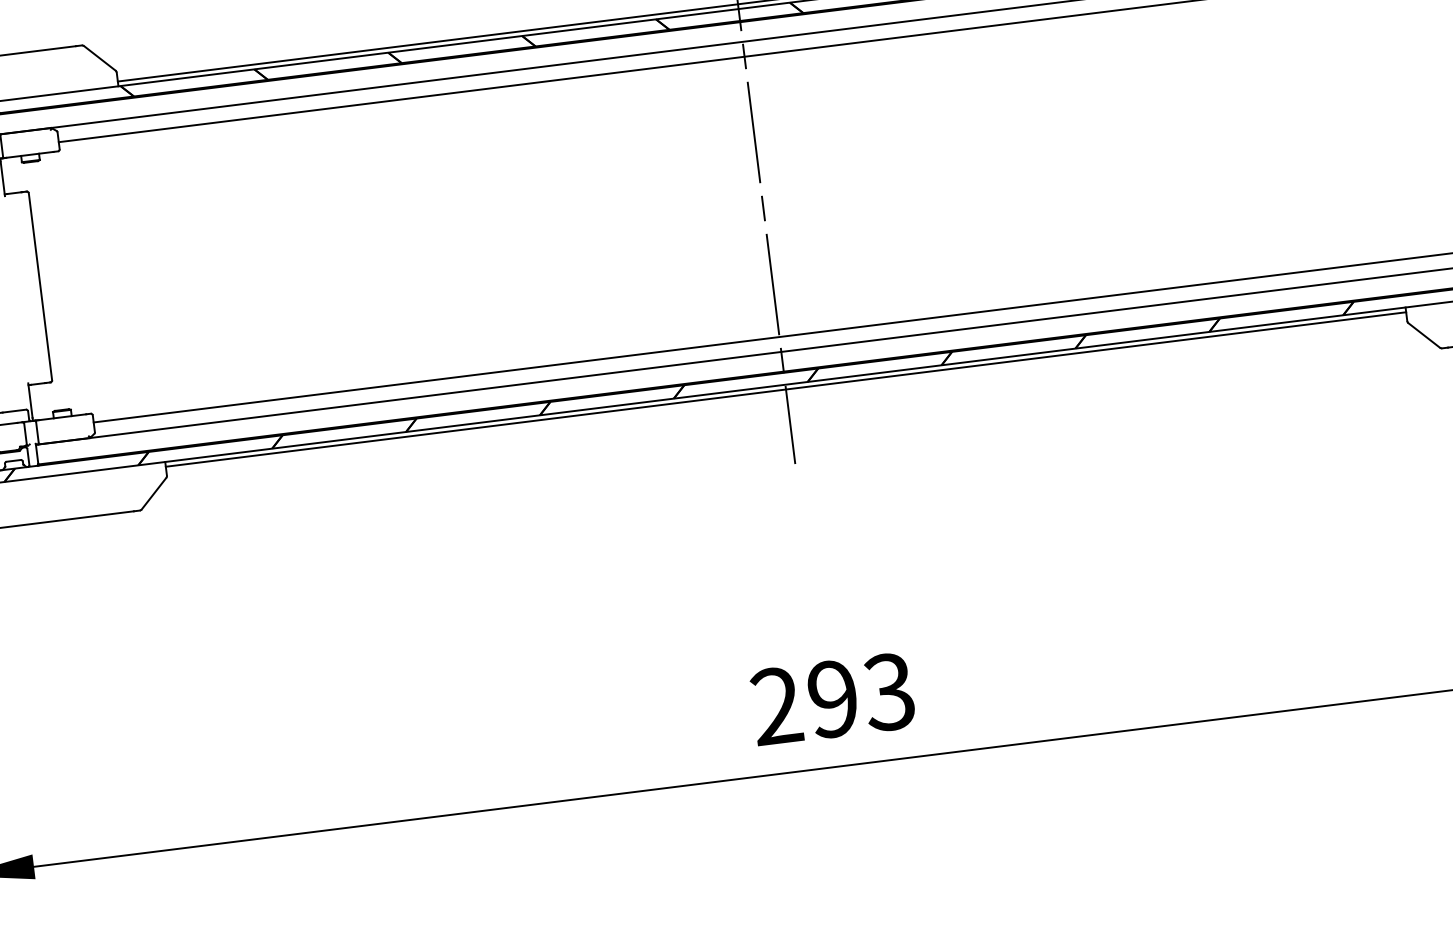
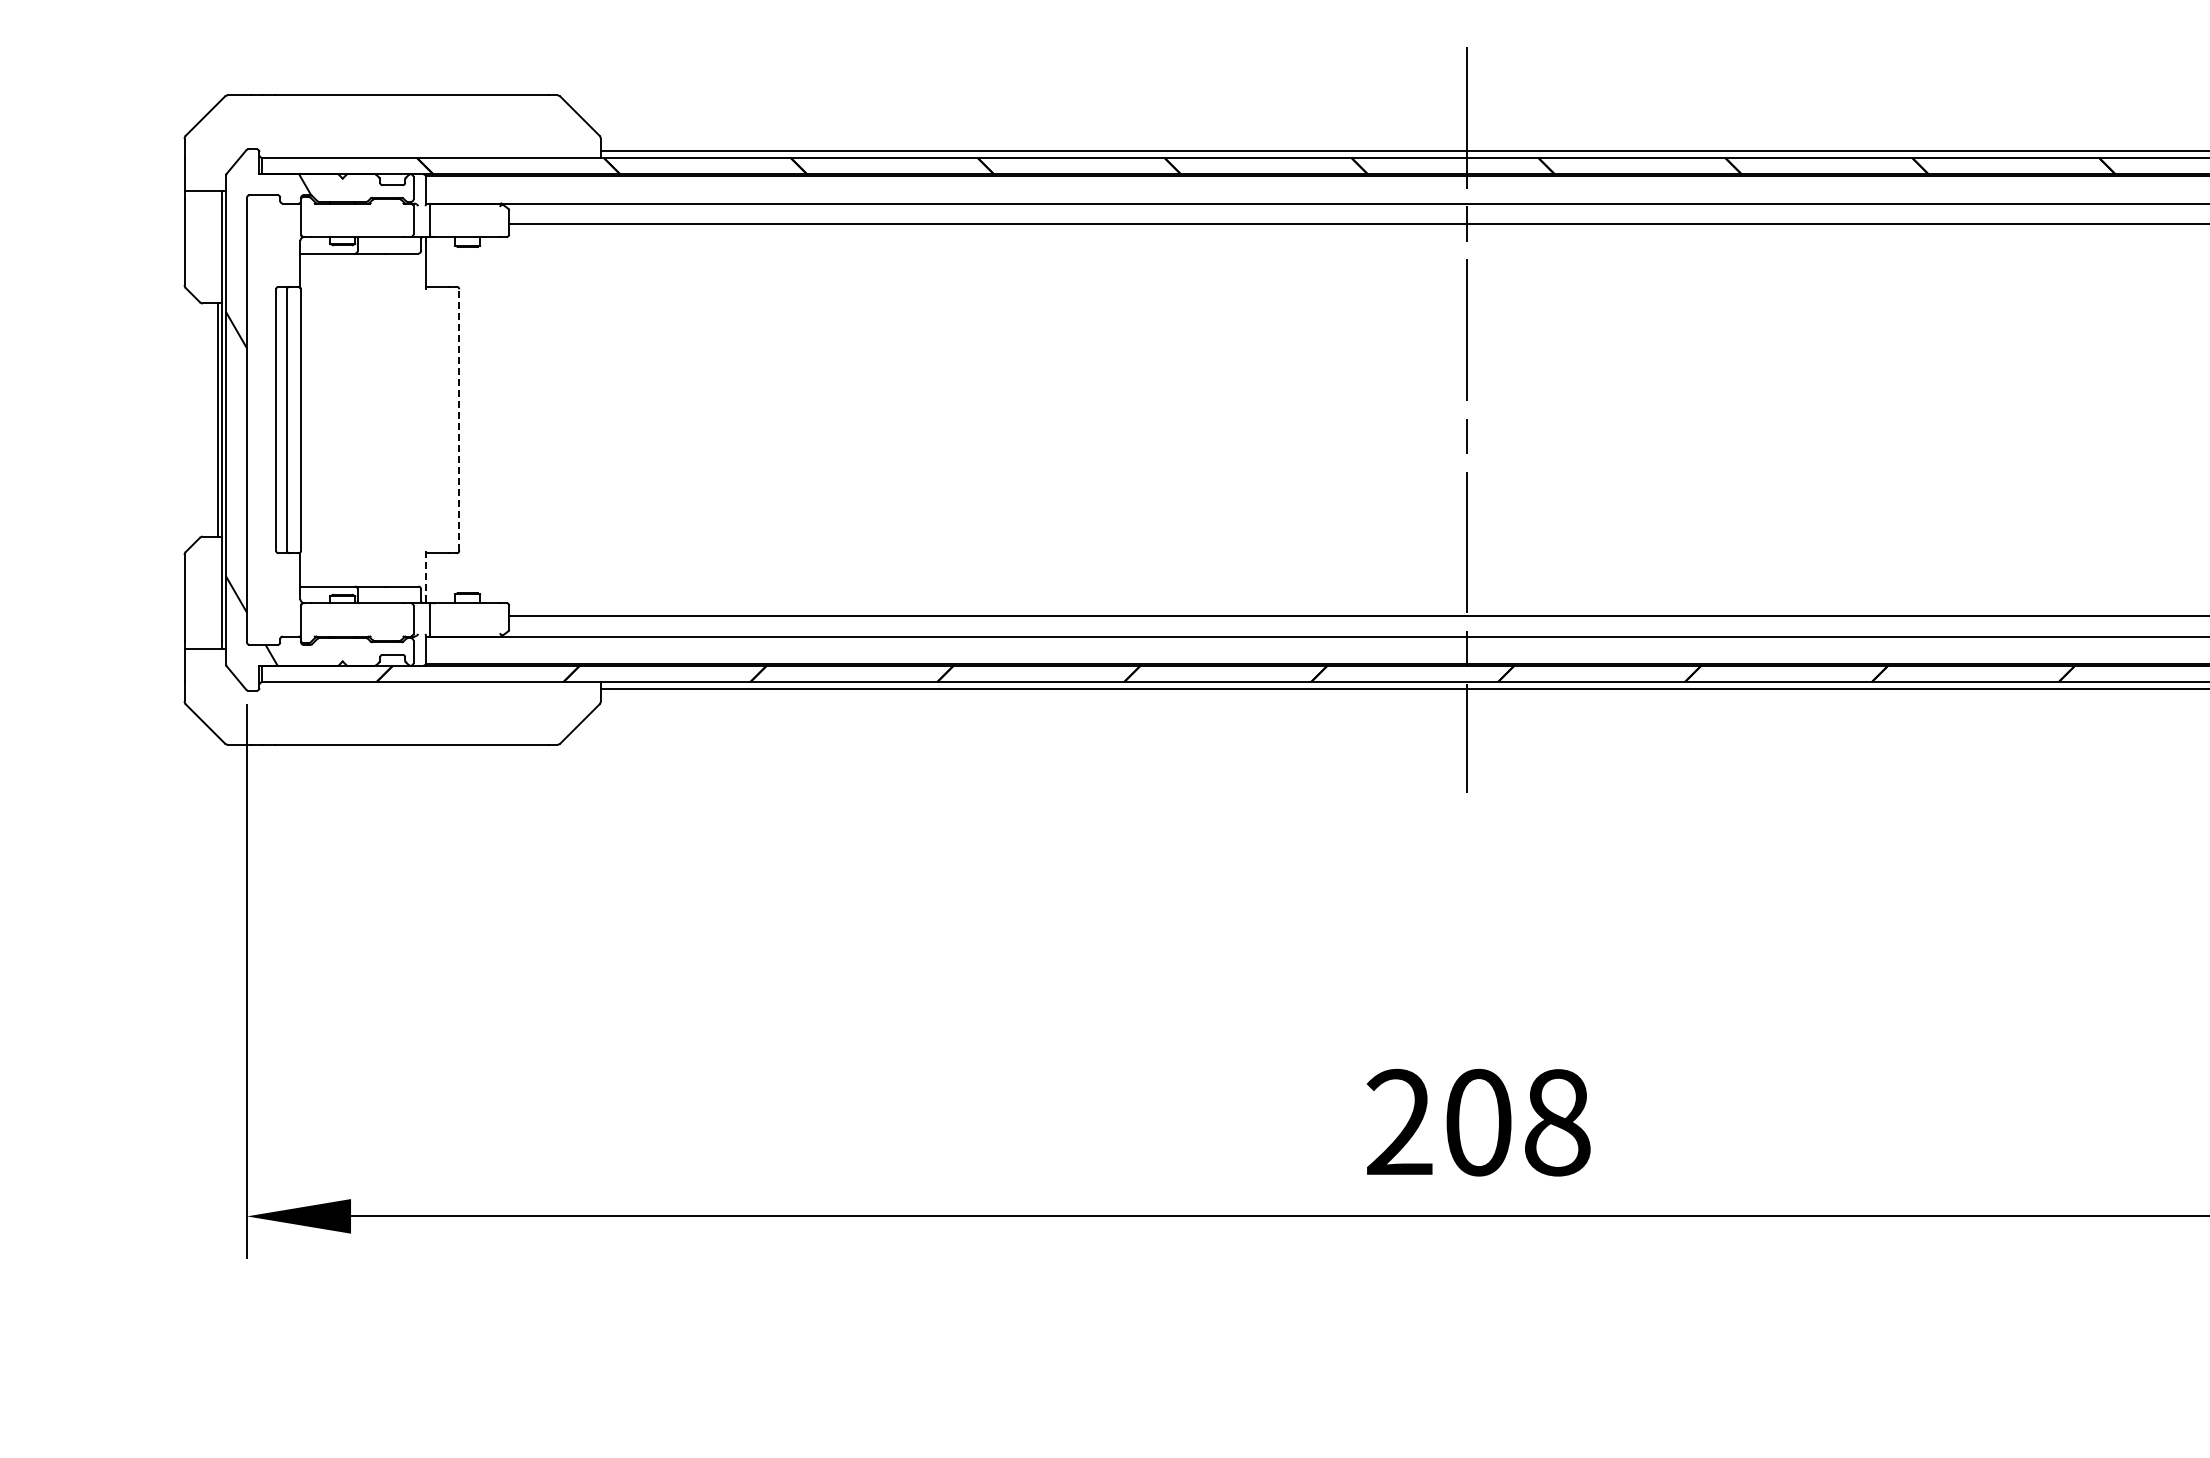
line: (40, 287) -> (459, 420), solid -> dashed
line: (30, 401) -> (425, 575), solid -> dashed
text: (861, 695) -> (1517, 1122), 293 -> 208

